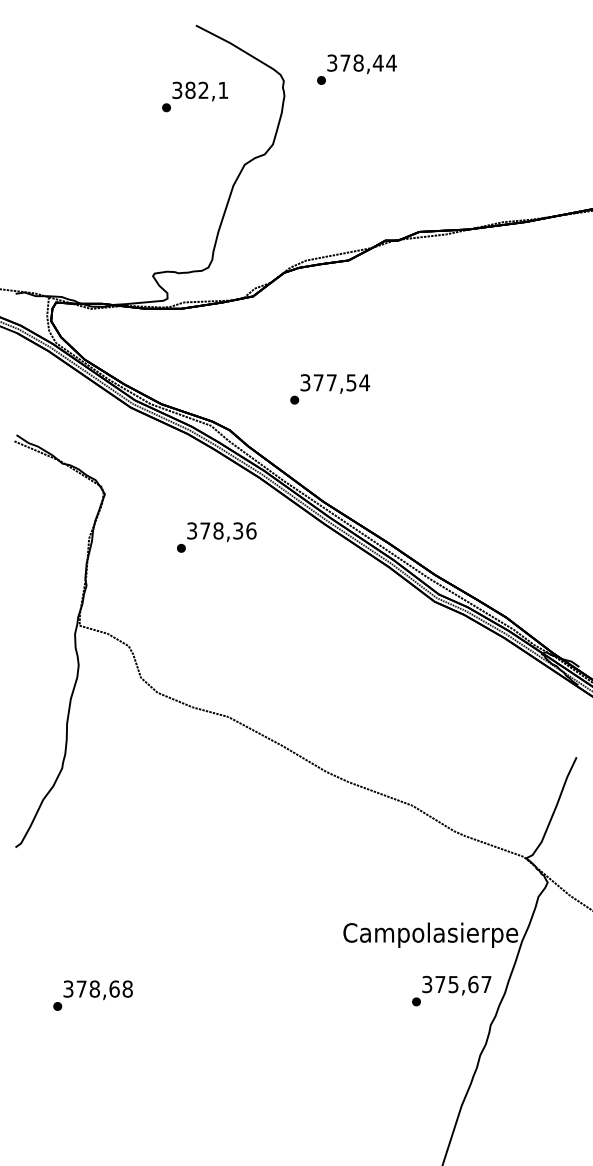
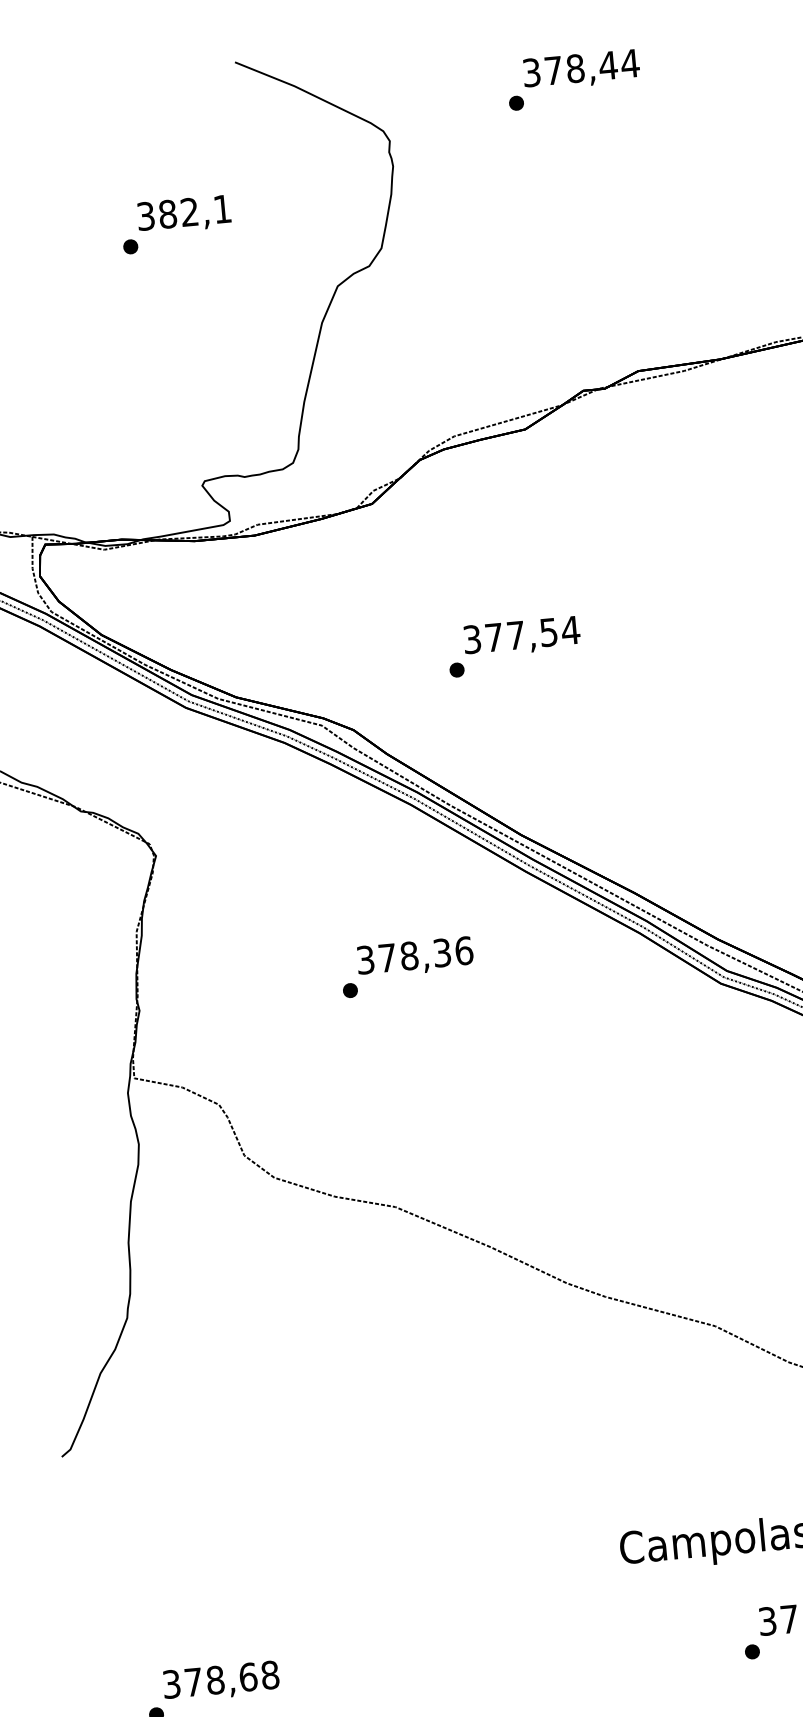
text: (356, 69) -> (573, 79), moved
text: (195, 96) -> (177, 223), moved
text: (216, 537) -> (407, 967), moved

